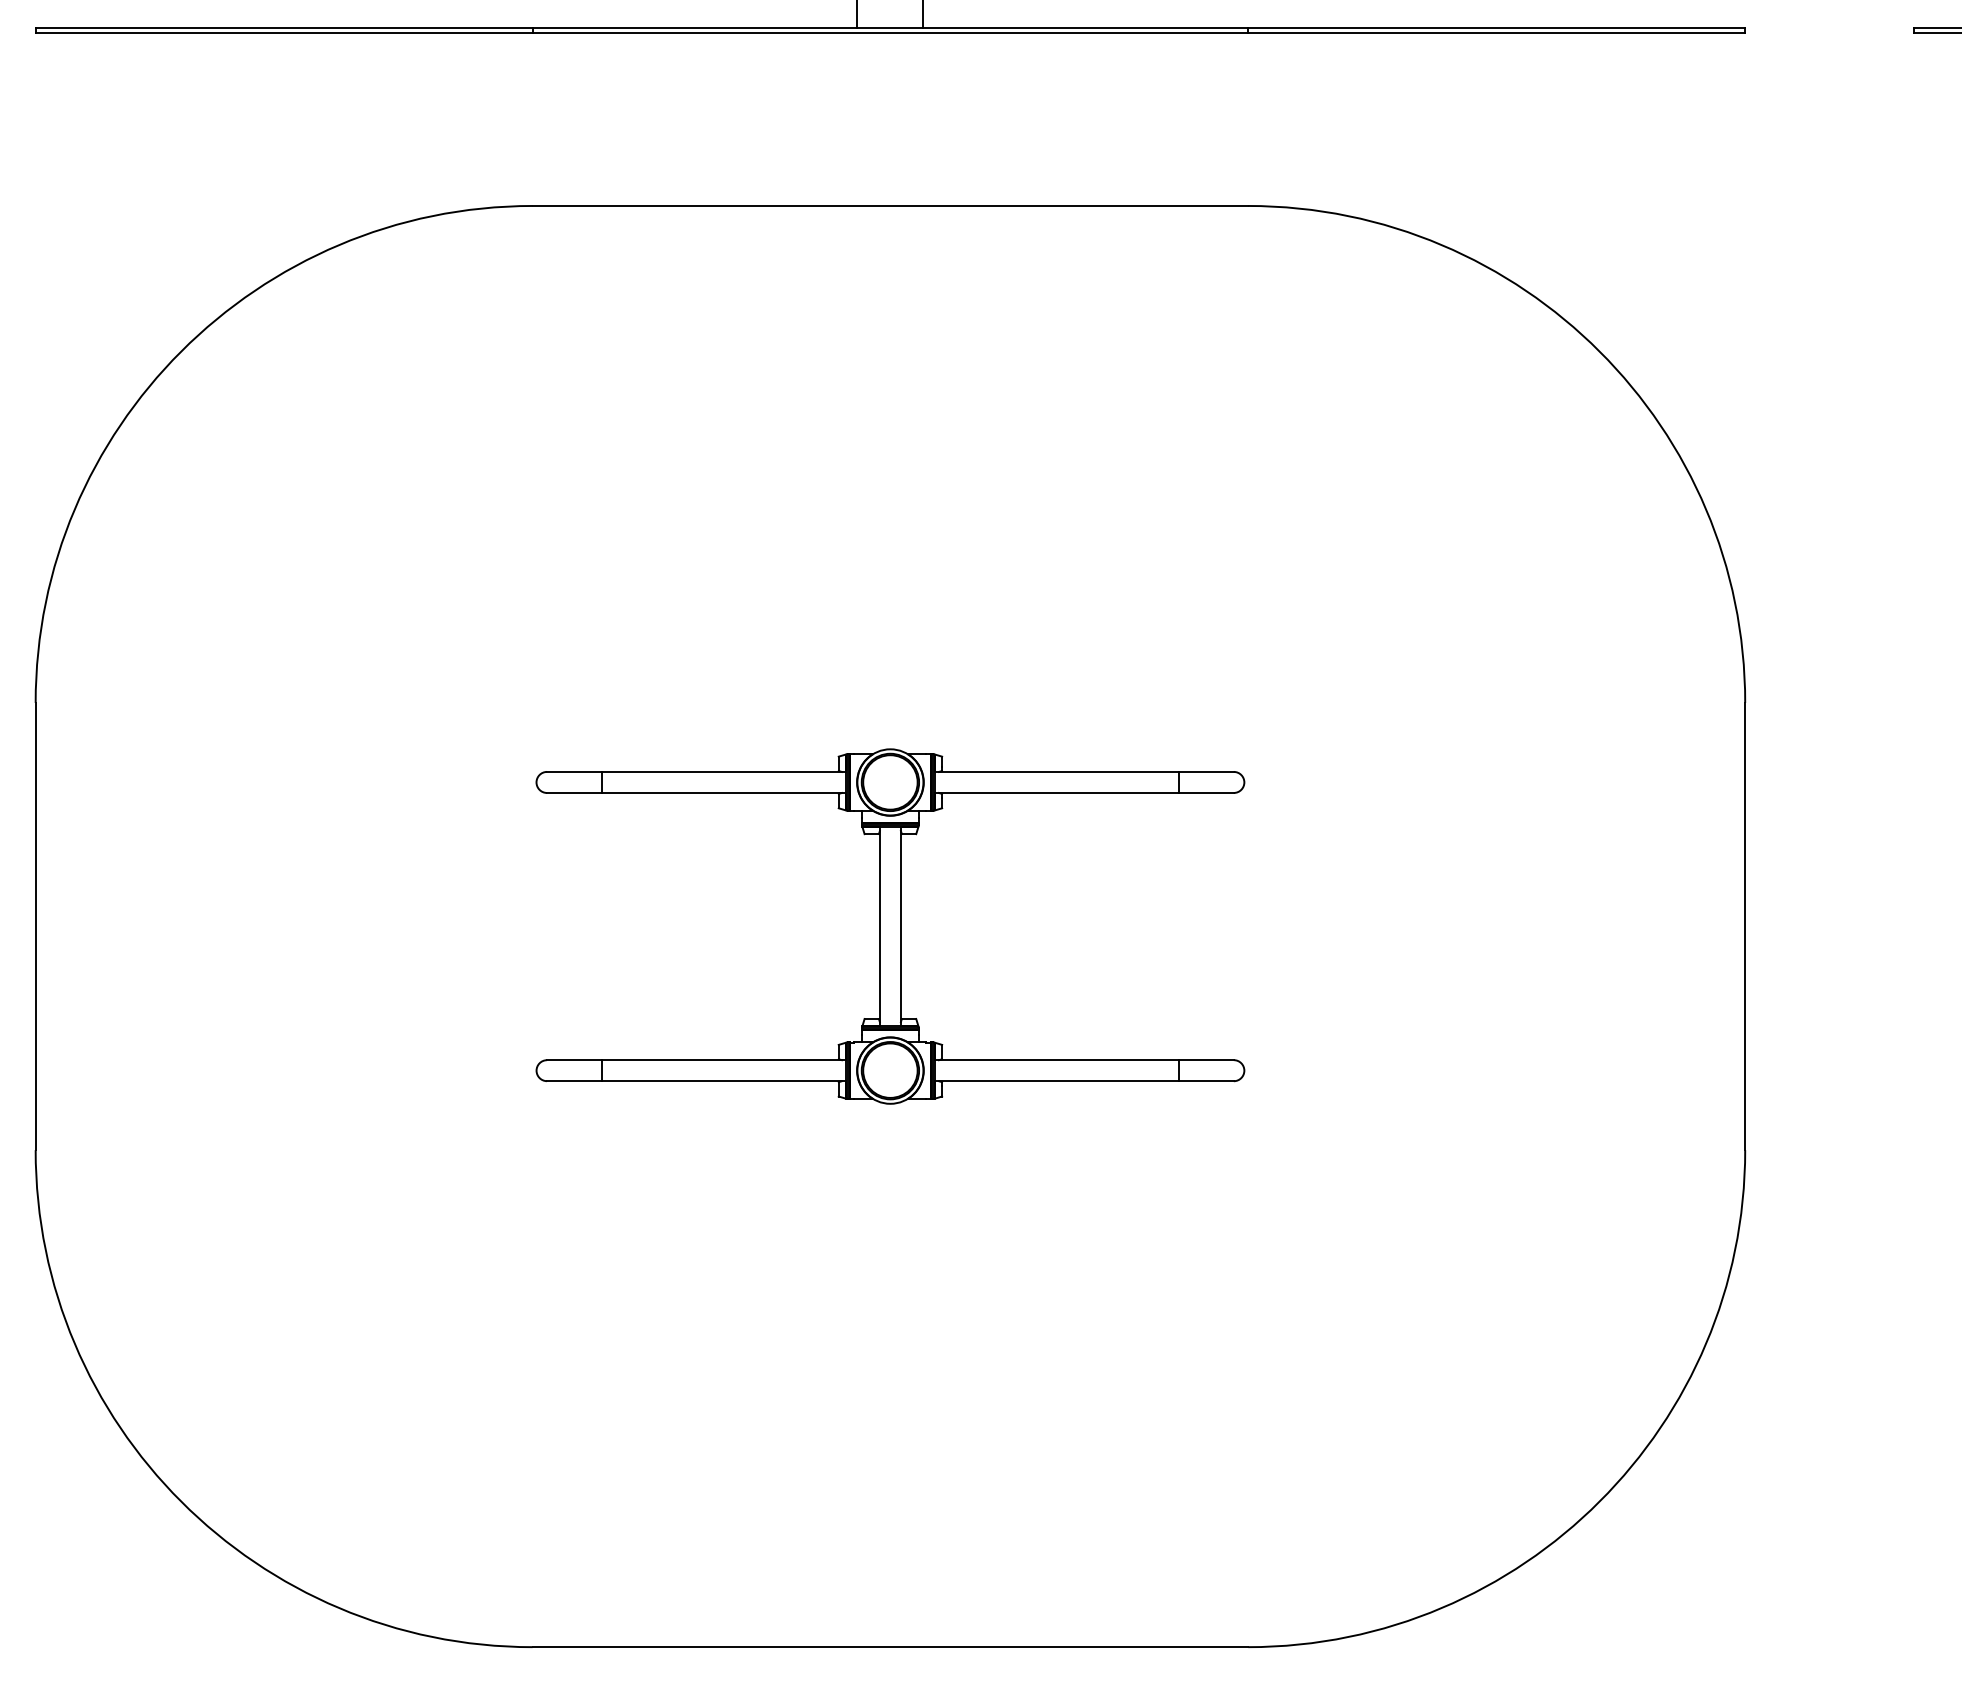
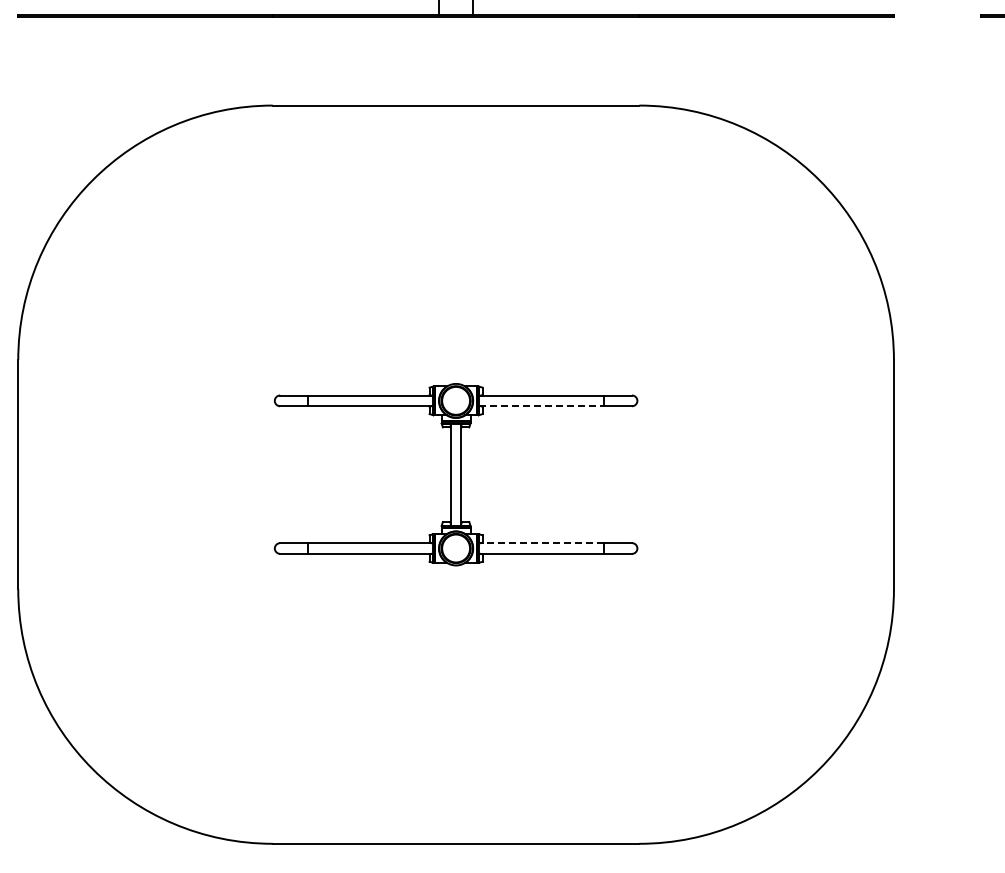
line: (1057, 793) -> (541, 406), solid -> dashed
line: (1057, 1060) -> (541, 543), solid -> dashed

